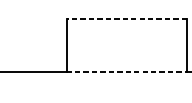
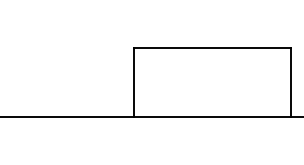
line: (126, 19) -> (212, 48), dashed -> solid
line: (126, 71) -> (212, 116), dashed -> solid

